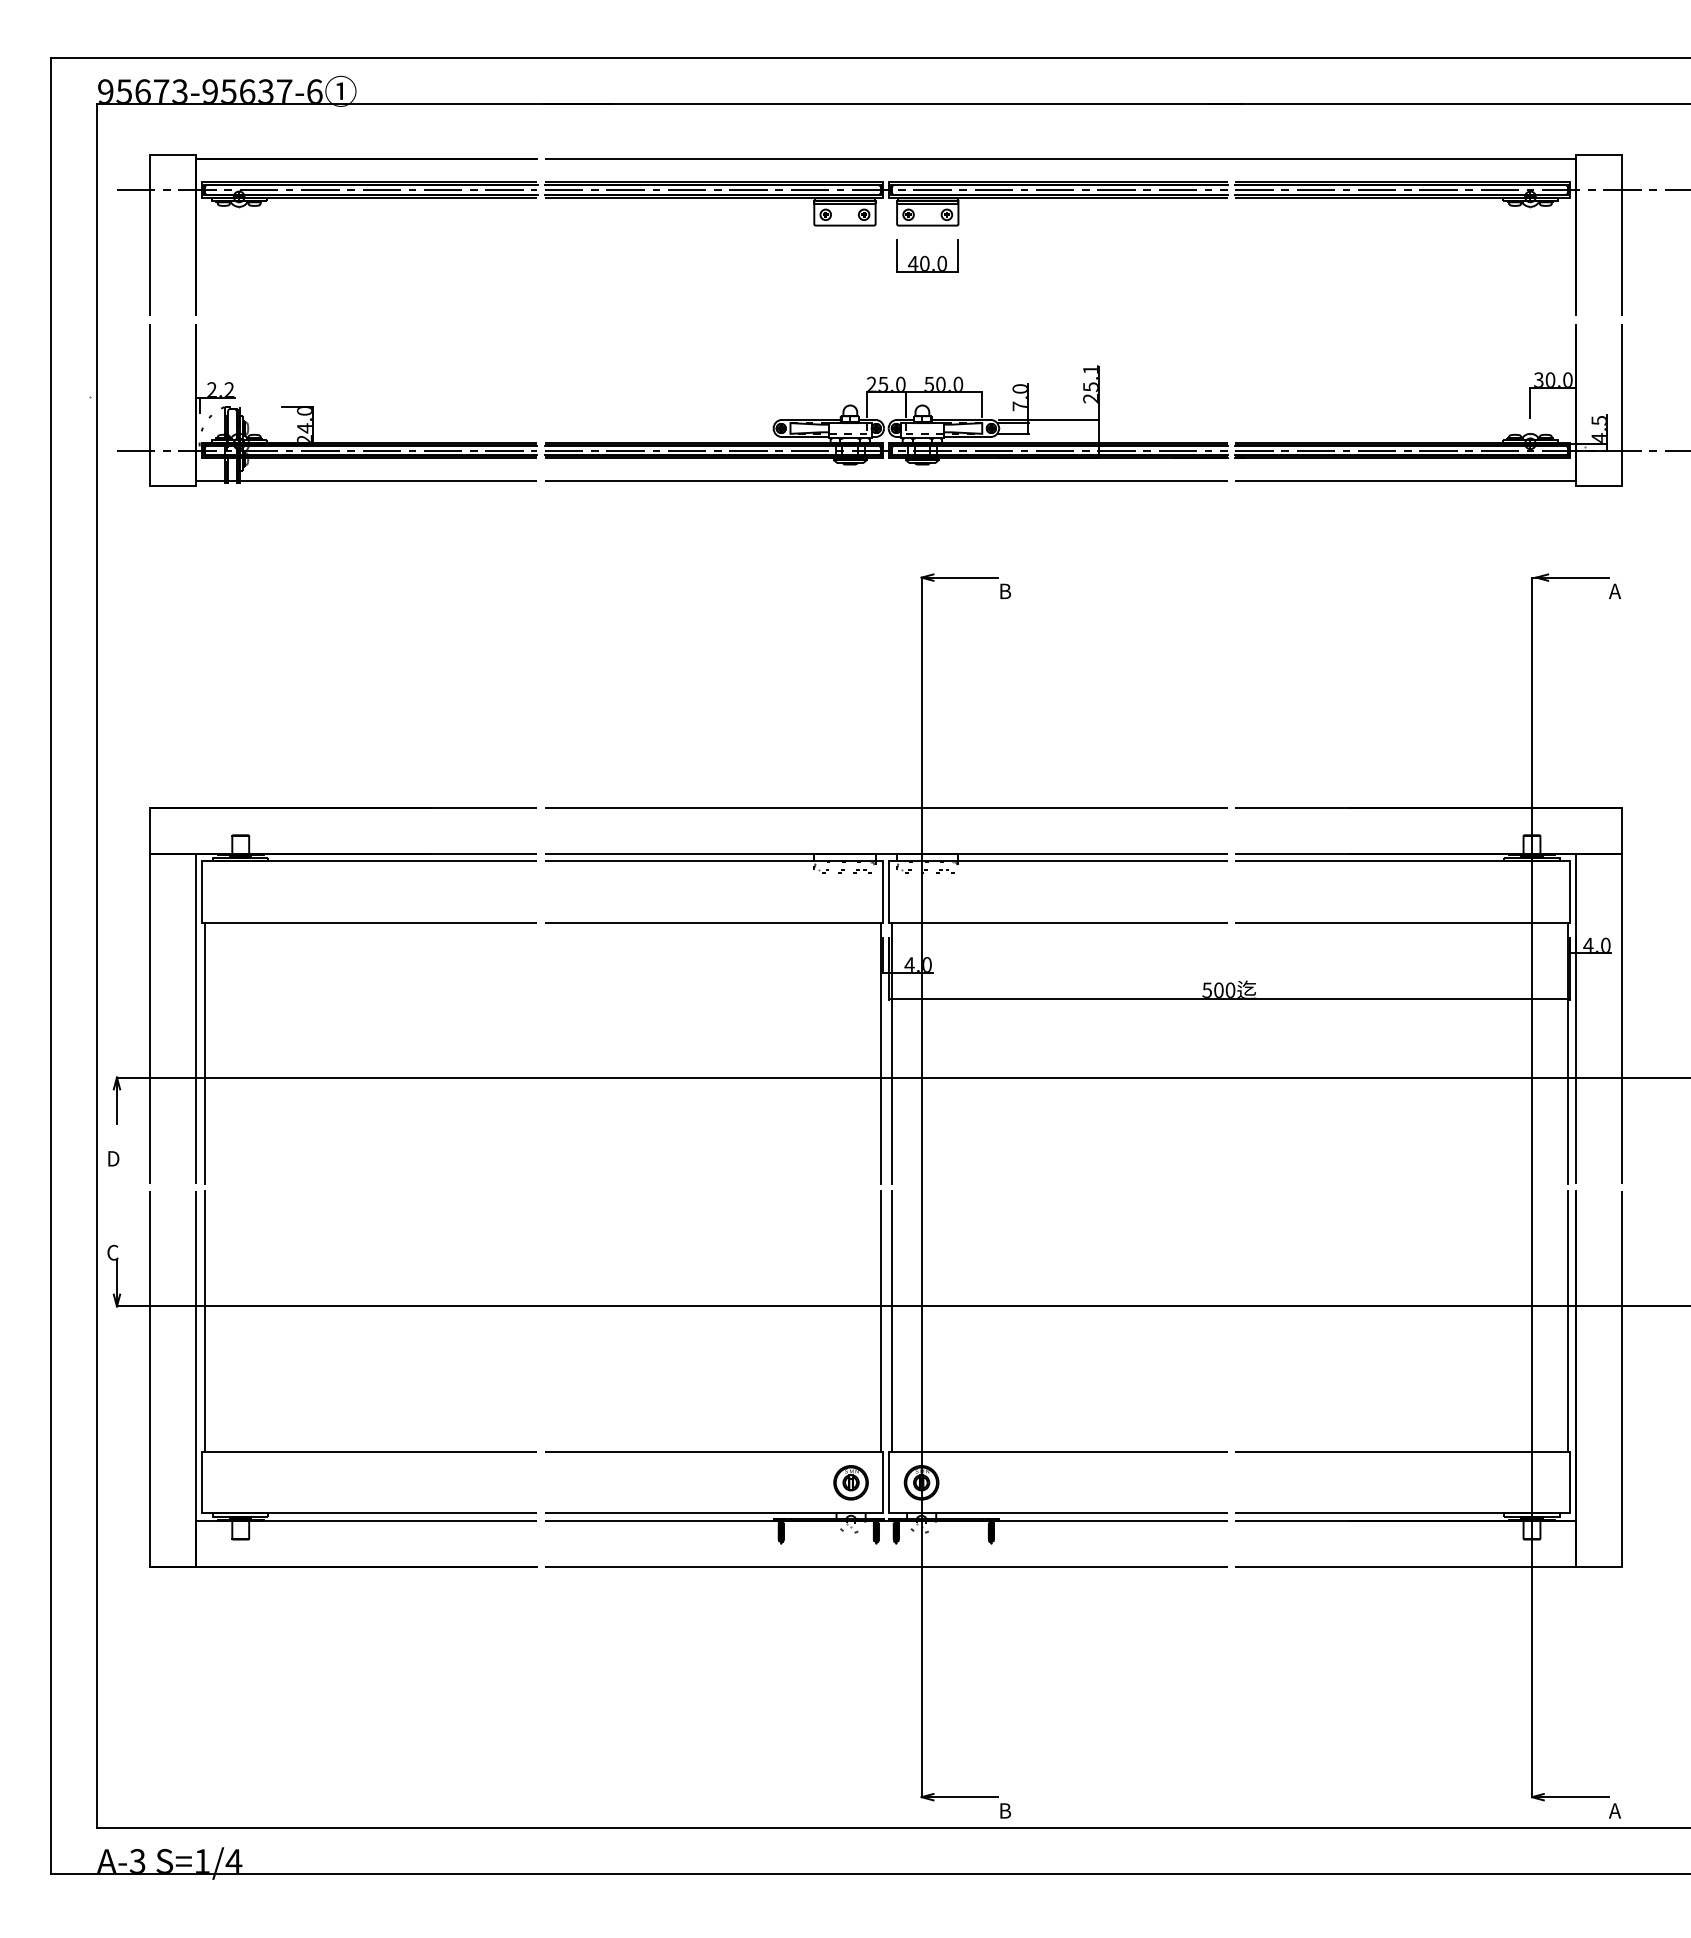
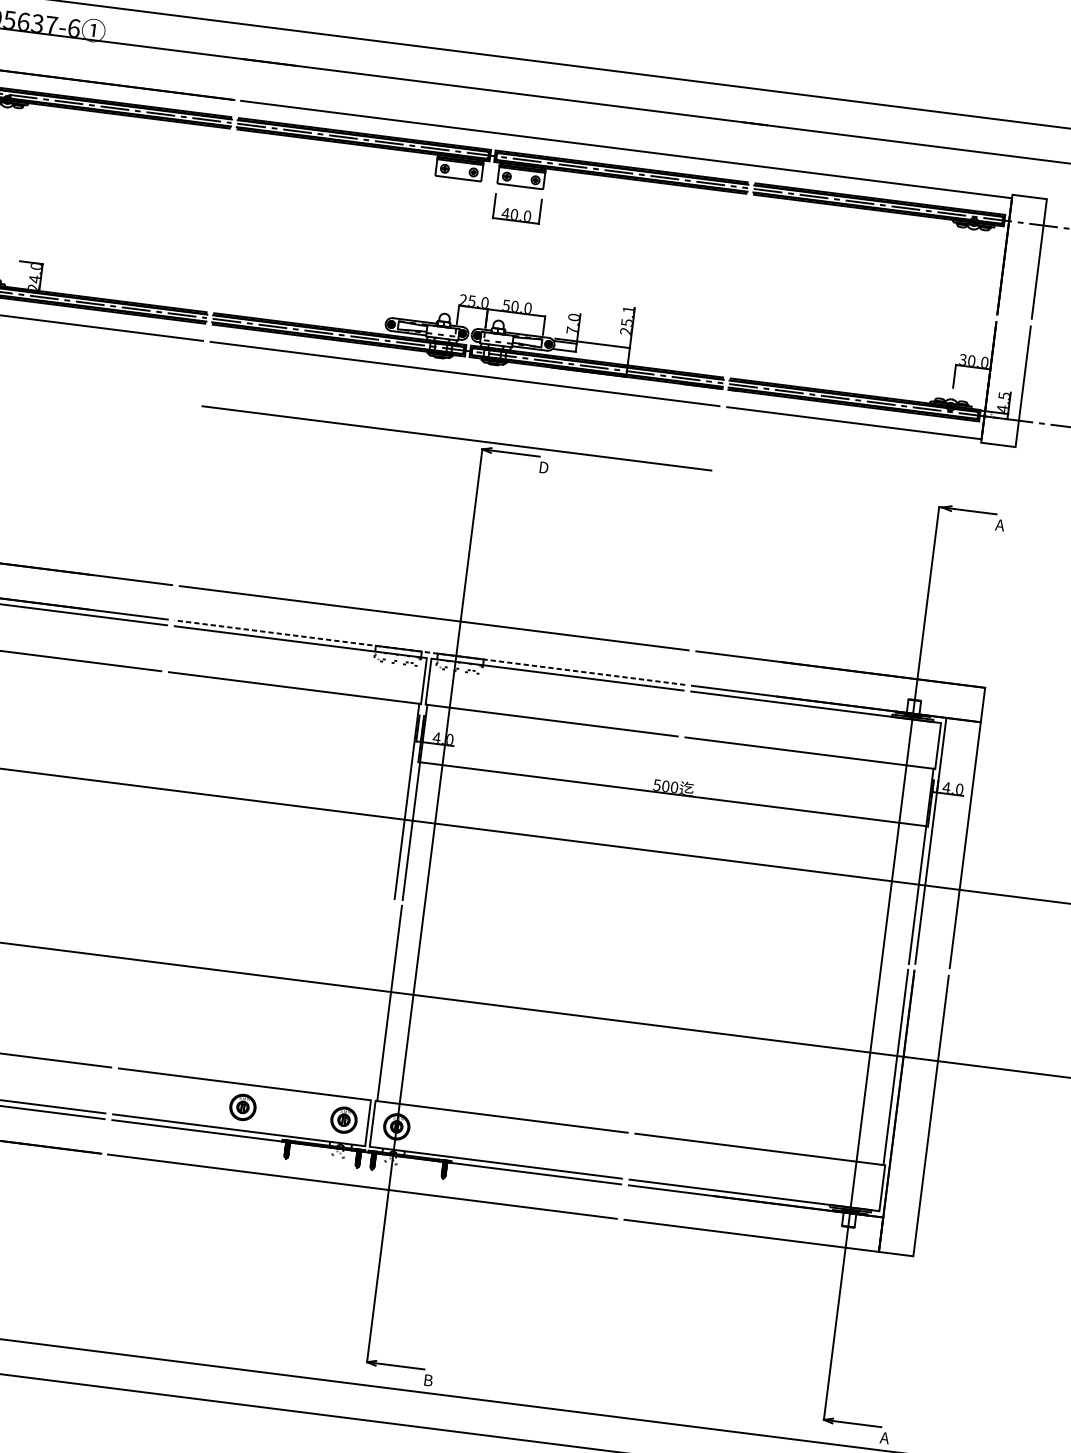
line: (886, 566) -> (457, 437), added
text: (1006, 591) -> (544, 467), B -> D
line: (885, 853) -> (429, 652), solid -> dashed
line: (881, 1321) -> (382, 1002), removed
part: (715, 1482) -> (242, 1107), added

